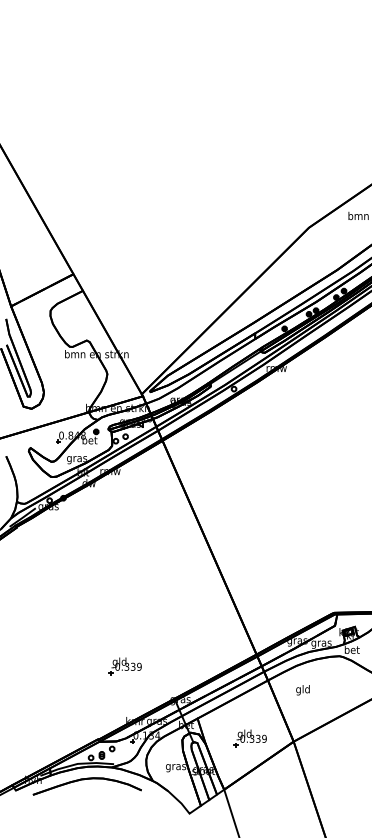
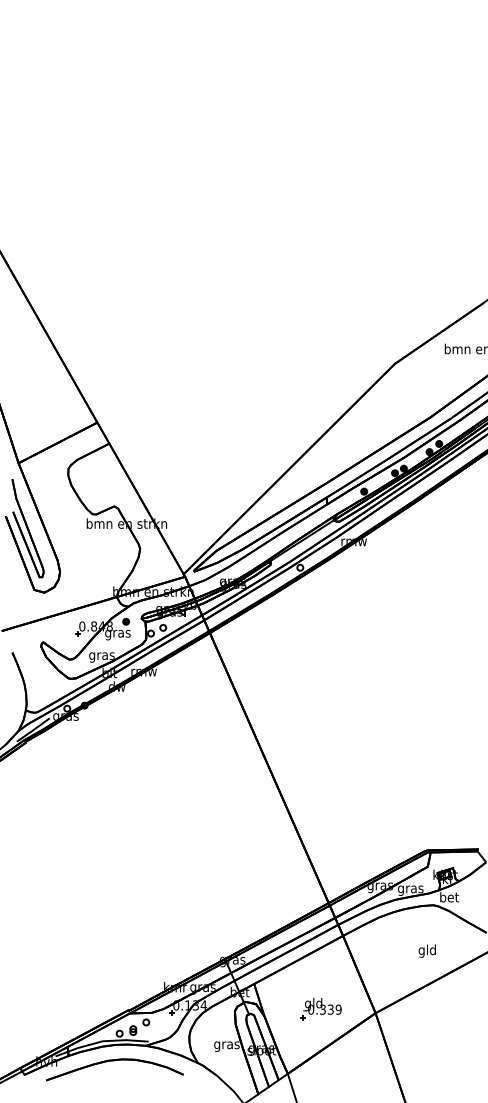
text: (89, 441) -> (117, 633), bet -> gras
part: (125, 665) -> (162, 917), removed
text: (302, 689) -> (426, 950), moved

